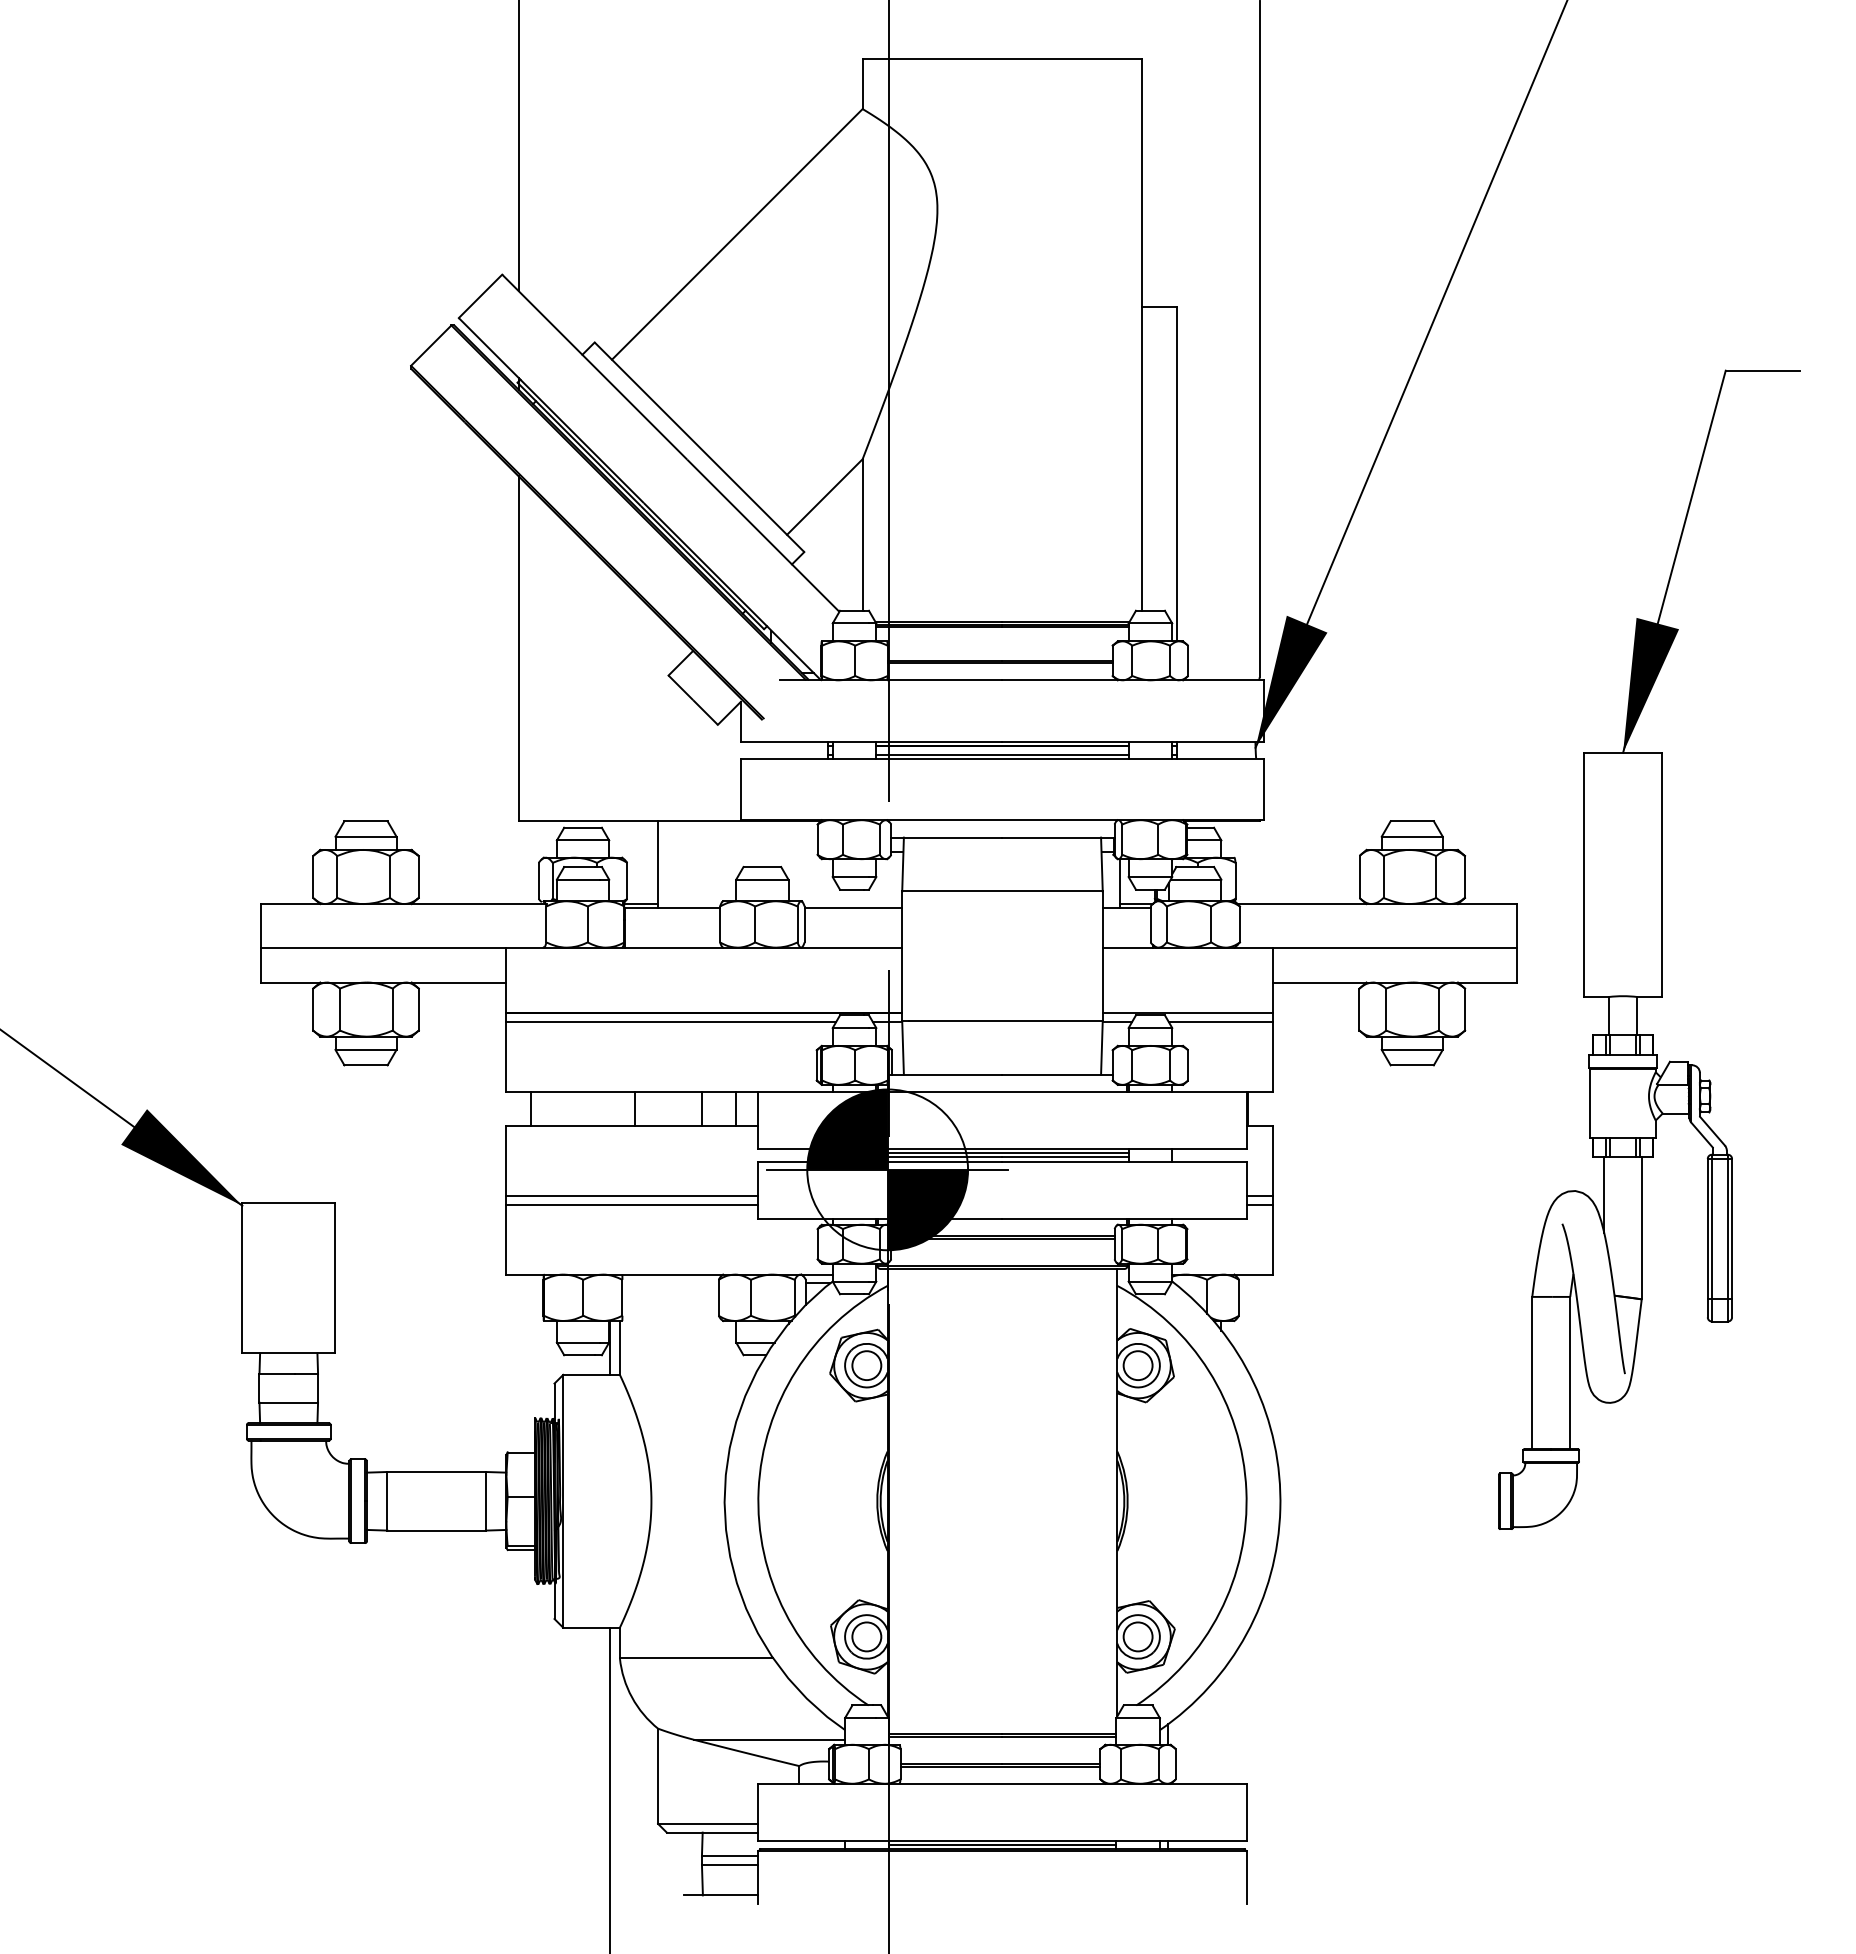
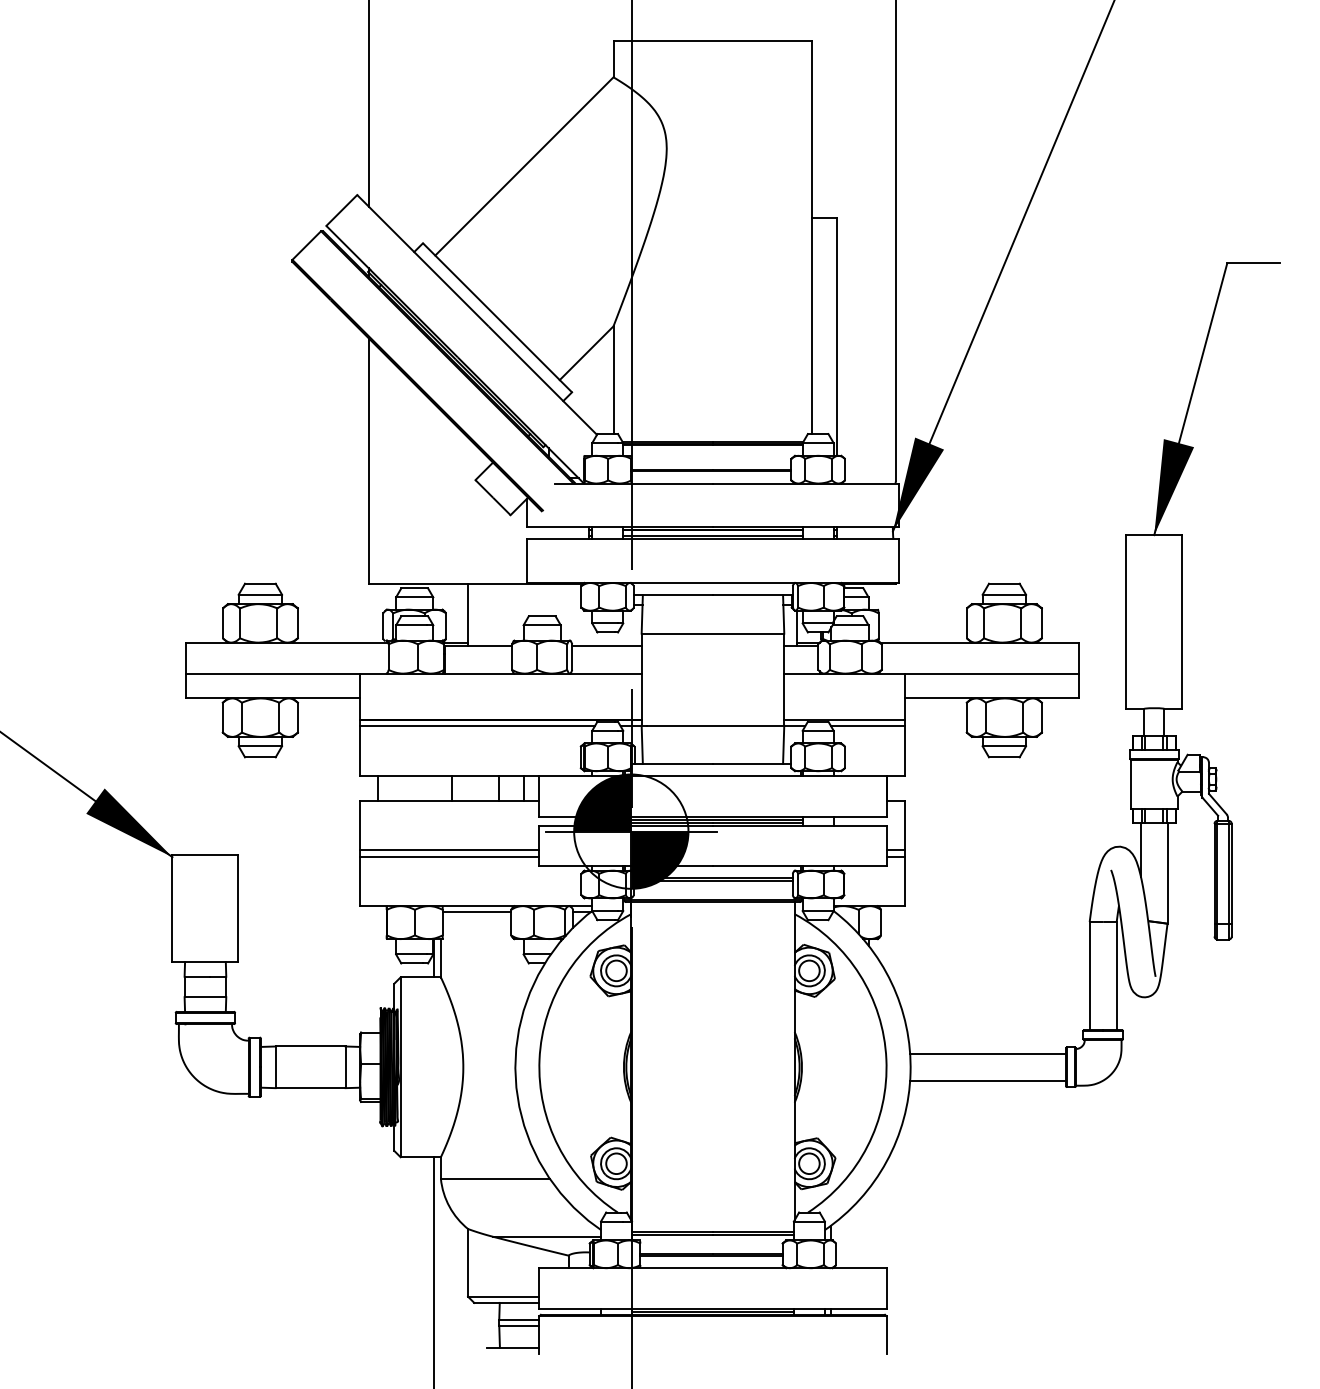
line: (670, 1283) -> (476, 912), added
line: (1388, 1482) -> (987, 1053), added
line: (1388, 1520) -> (987, 1080), added

